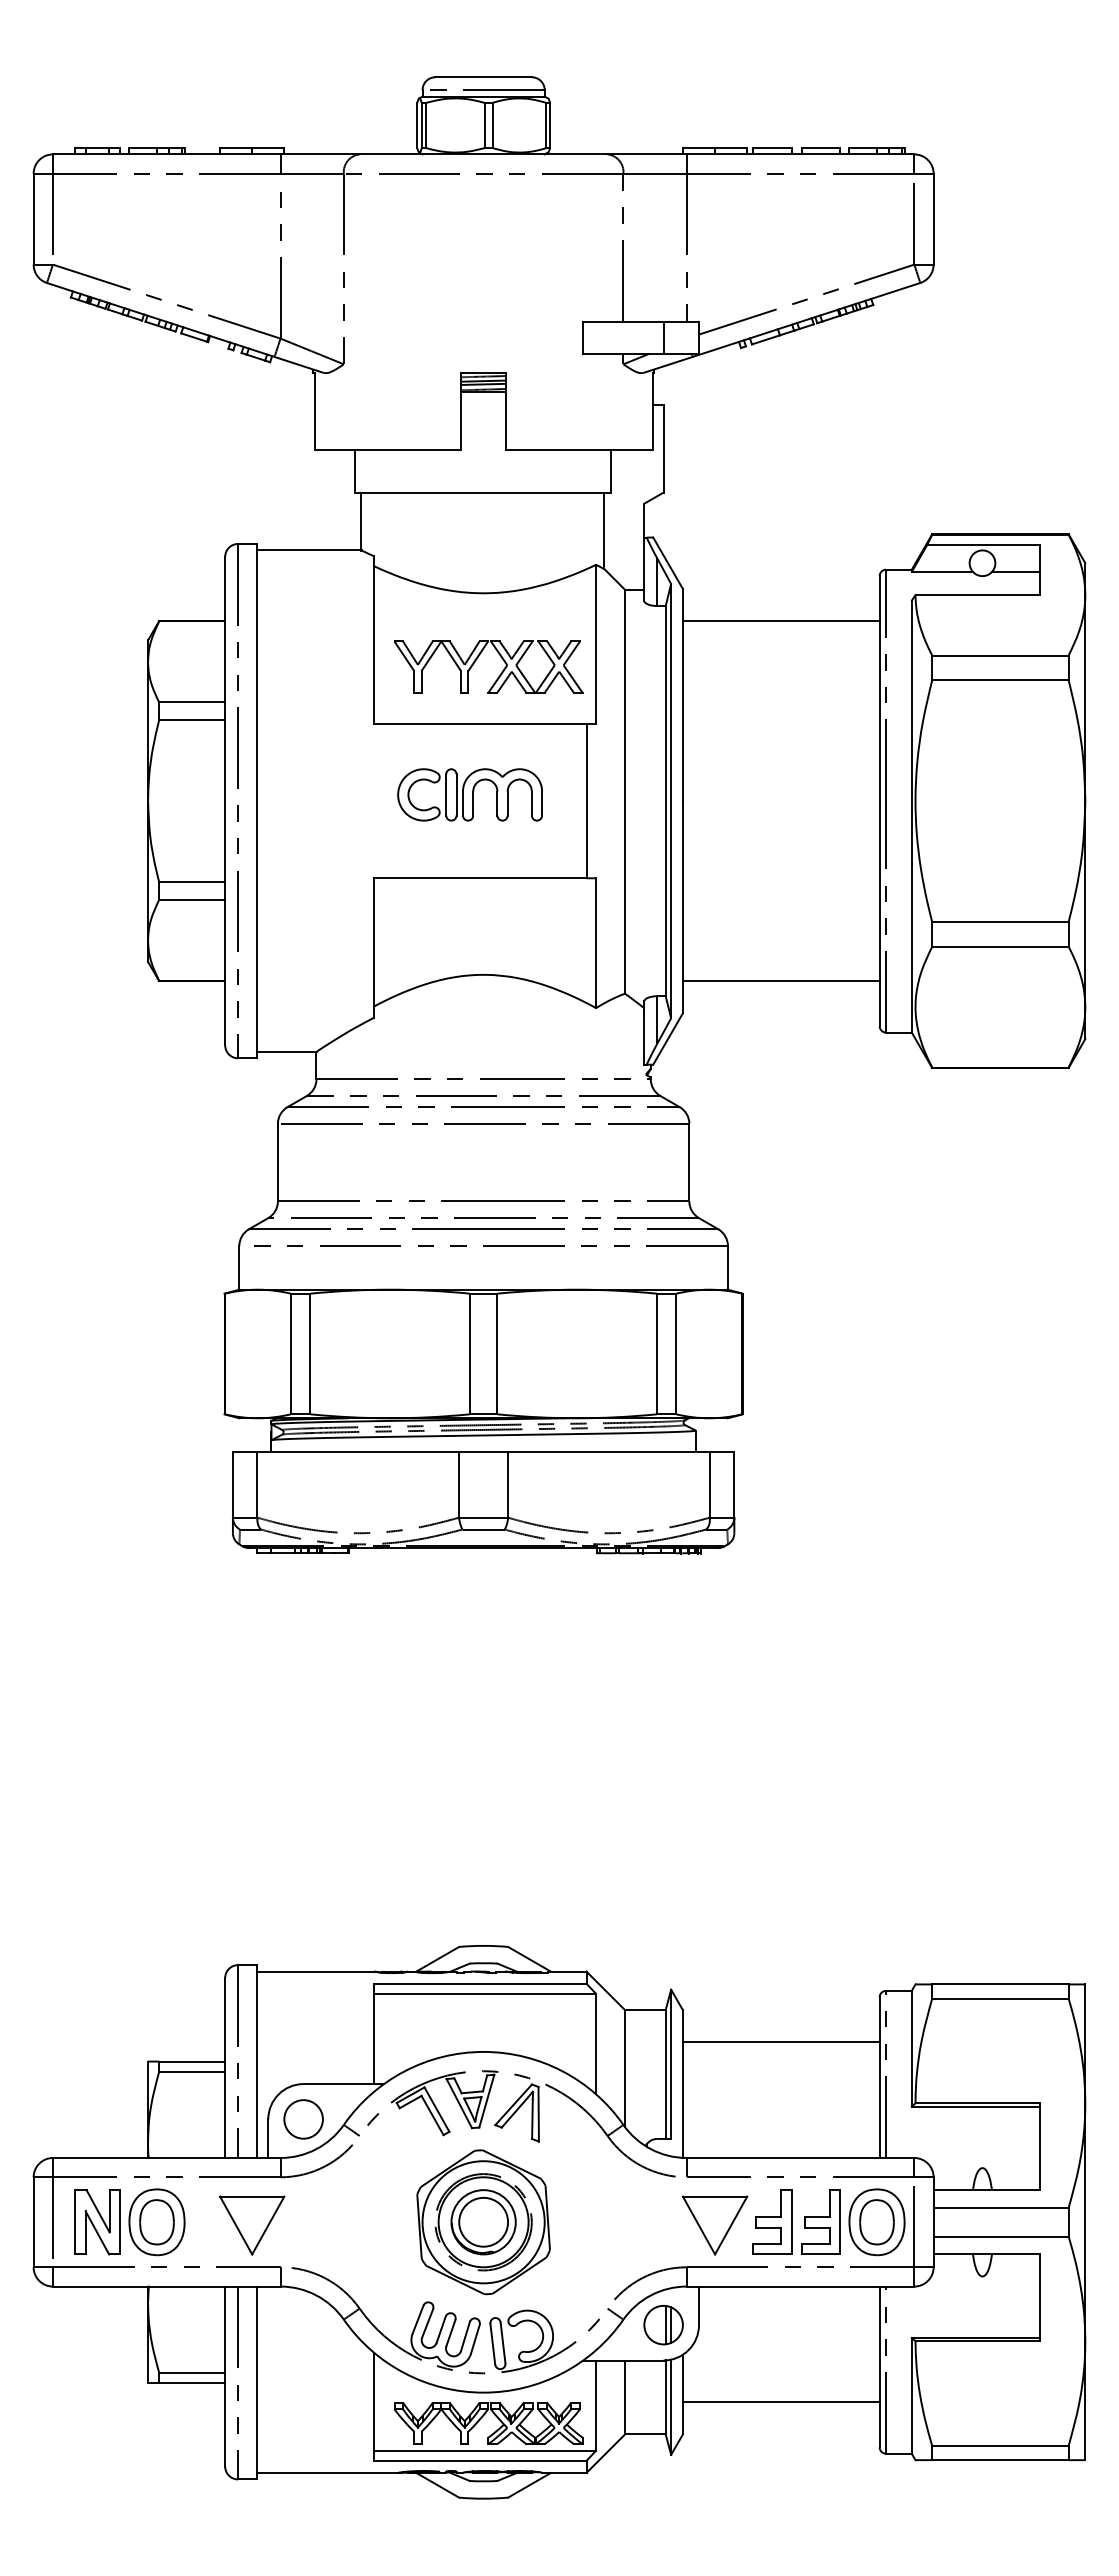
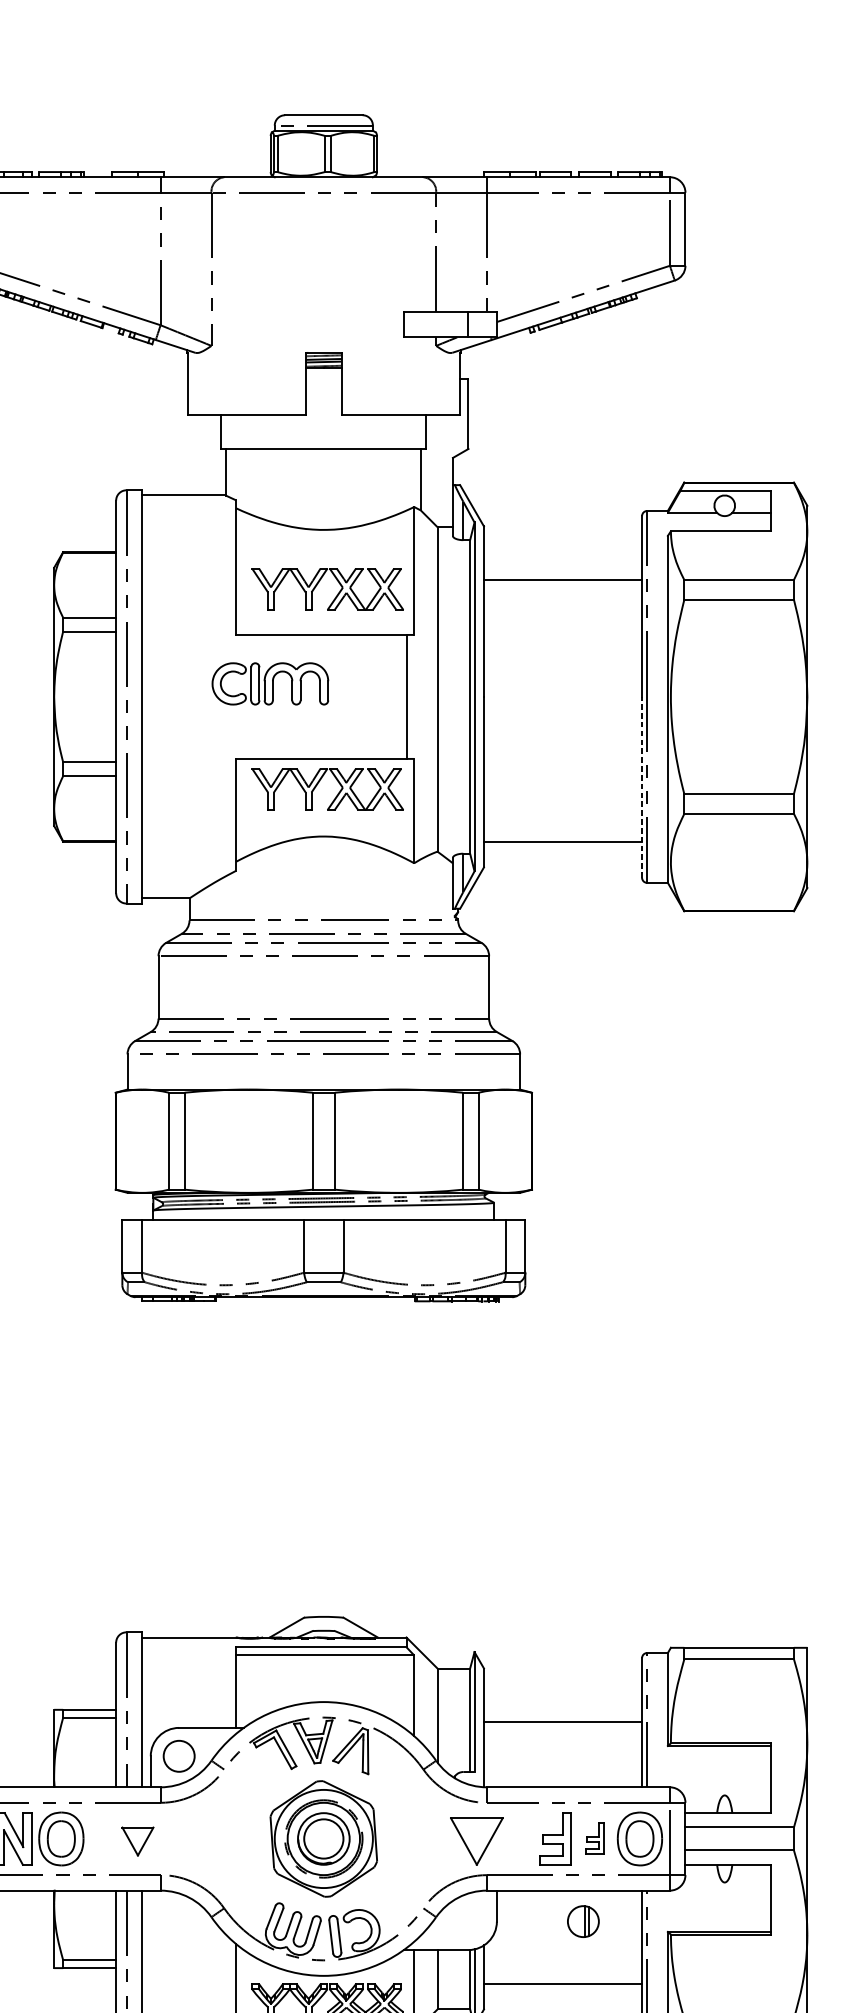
line: (780, 621) -> (562, 579), moved
part: (469, 794) -> (269, 683), moved
part: (477, 908) -> (318, 783), added
line: (879, 913) -> (641, 787), solid -> dashed
line: (780, 2042) -> (562, 1721), moved
part: (820, 2221) -> (594, 1838), size x0.6
part: (252, 2225) -> (138, 1841), size x0.6
part: (714, 2225) -> (476, 1841), moved
part: (663, 2325) -> (583, 1921), moved

